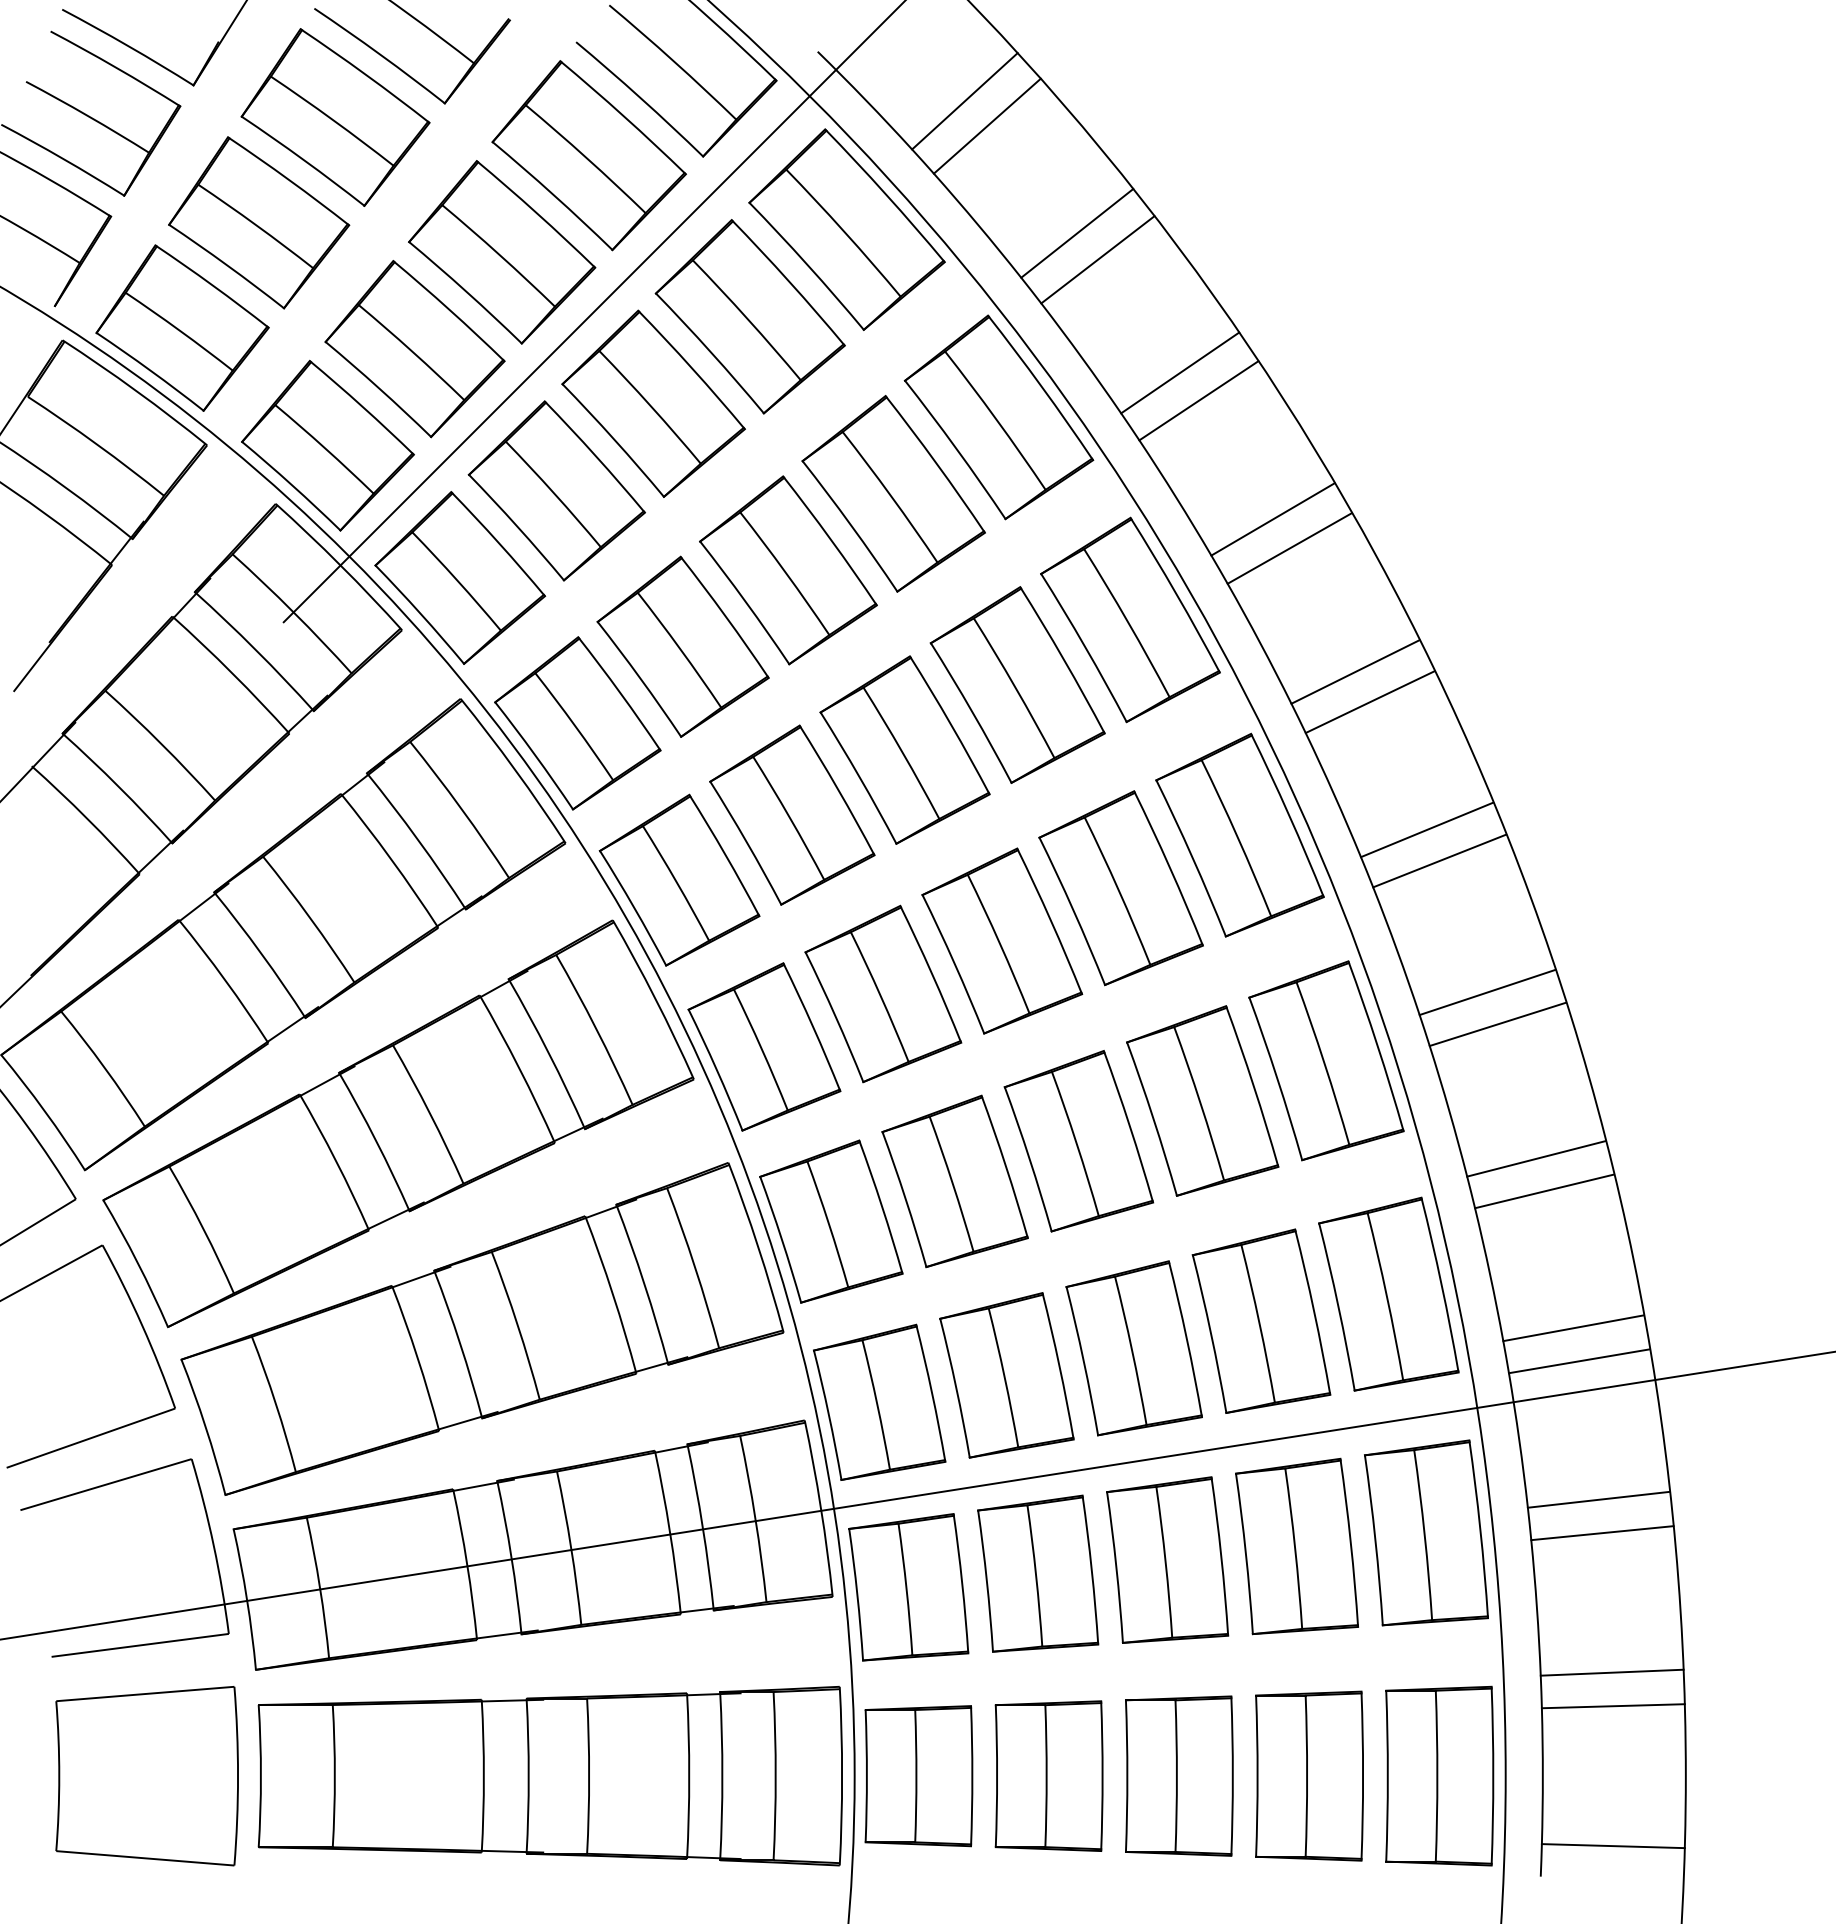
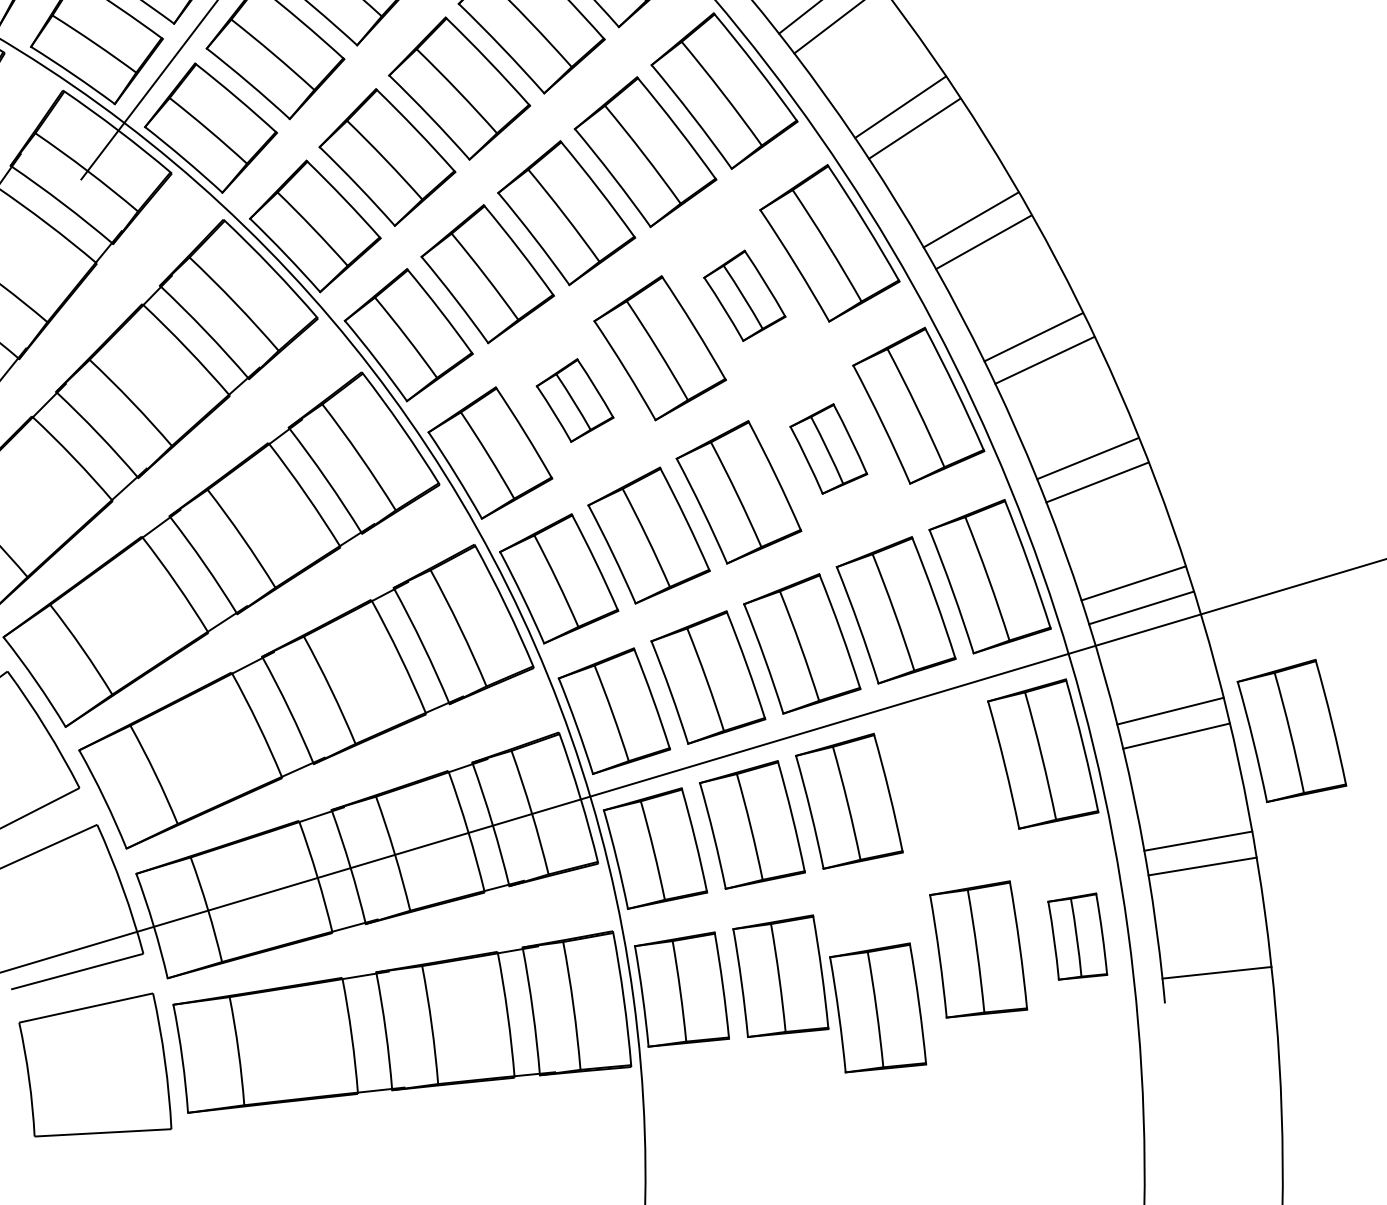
part: (1120, 888) -> (744, 295), size x0.6
part: (883, 993) -> (574, 400), size x0.6
part: (1202, 1100) -> (828, 448), size x0.6
part: (1296, 1546) -> (1291, 730), moved
part: (1179, 1775) -> (878, 1008), moved
part: (1439, 1775) -> (1077, 937), size x0.6

